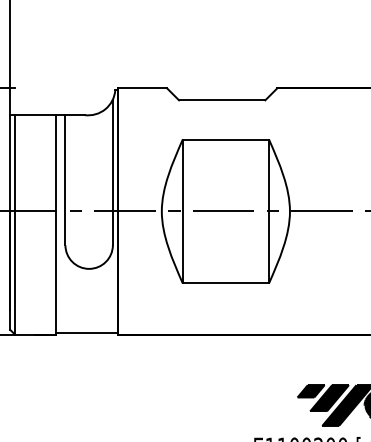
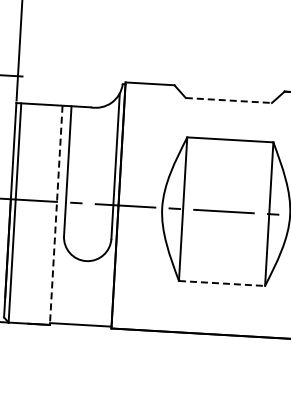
line: (222, 100) -> (229, 100), solid -> dashed
line: (56, 224) -> (56, 214), solid -> dashed
line: (226, 283) -> (222, 283), solid -> dashed

